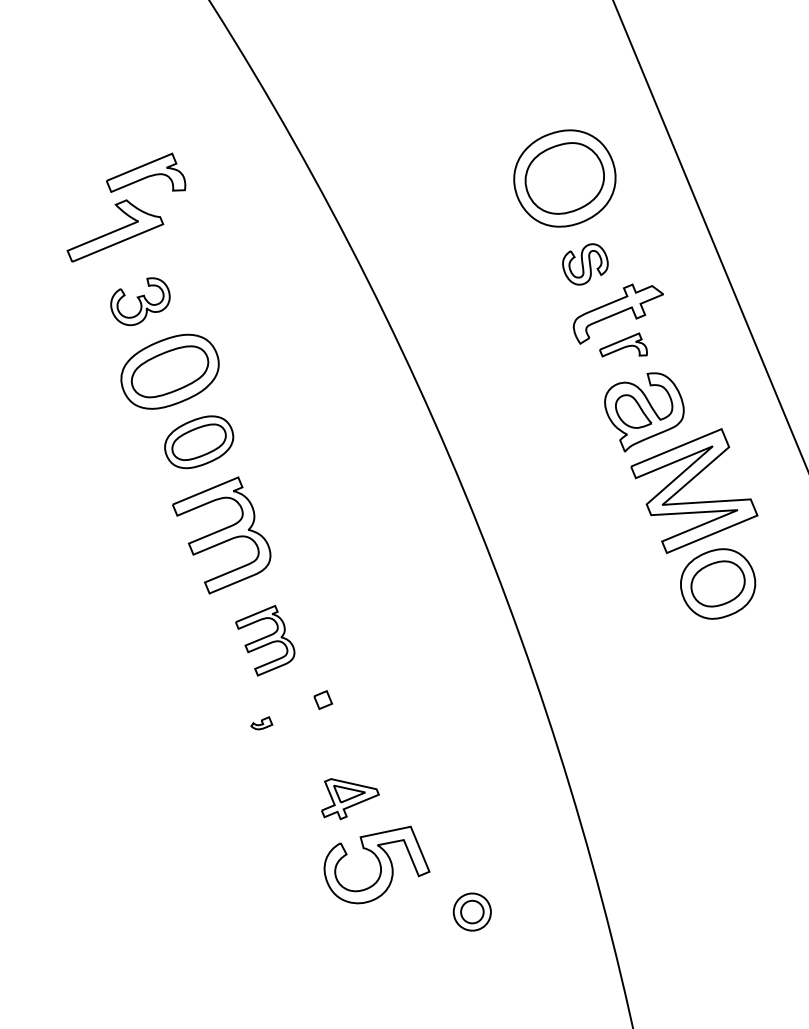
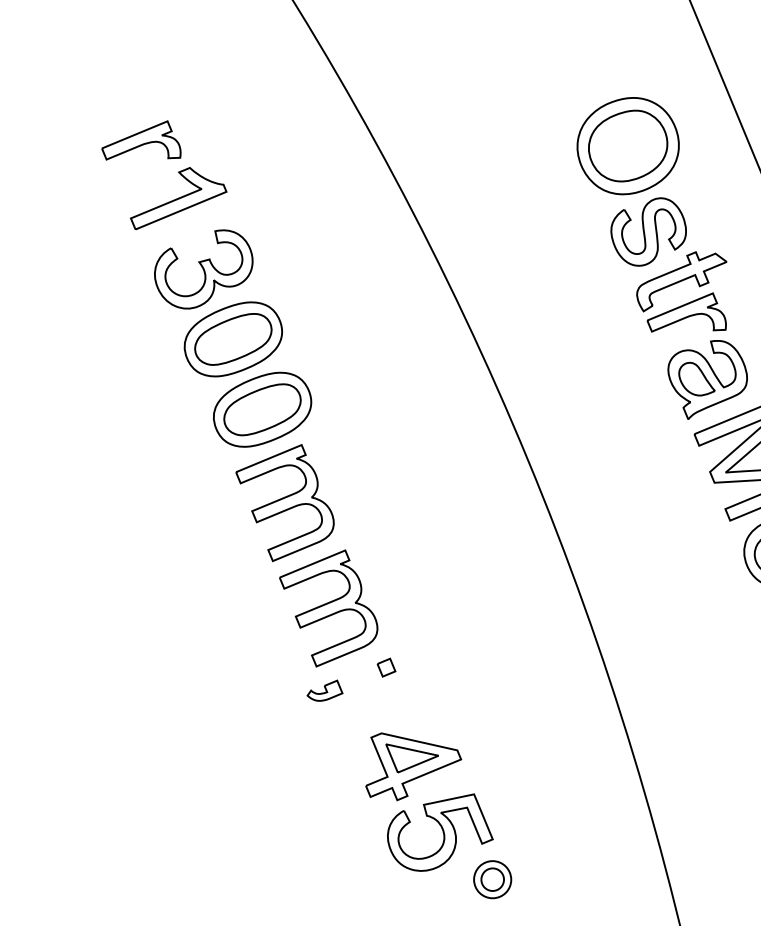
part: (146, 172) -> (141, 140), moved
part: (585, 264) -> (648, 232), size x1.67
part: (140, 301) -> (203, 269), size x1.67
part: (623, 344) -> (686, 312), size x1.67
part: (198, 442) -> (261, 410), size x1.43
part: (264, 640) -> (327, 608), size x1.67
part: (261, 723) -> (324, 691), size x1.67
part: (350, 798) -> (413, 766), size x1.67
part: (471, 911) -> (491, 879), moved

